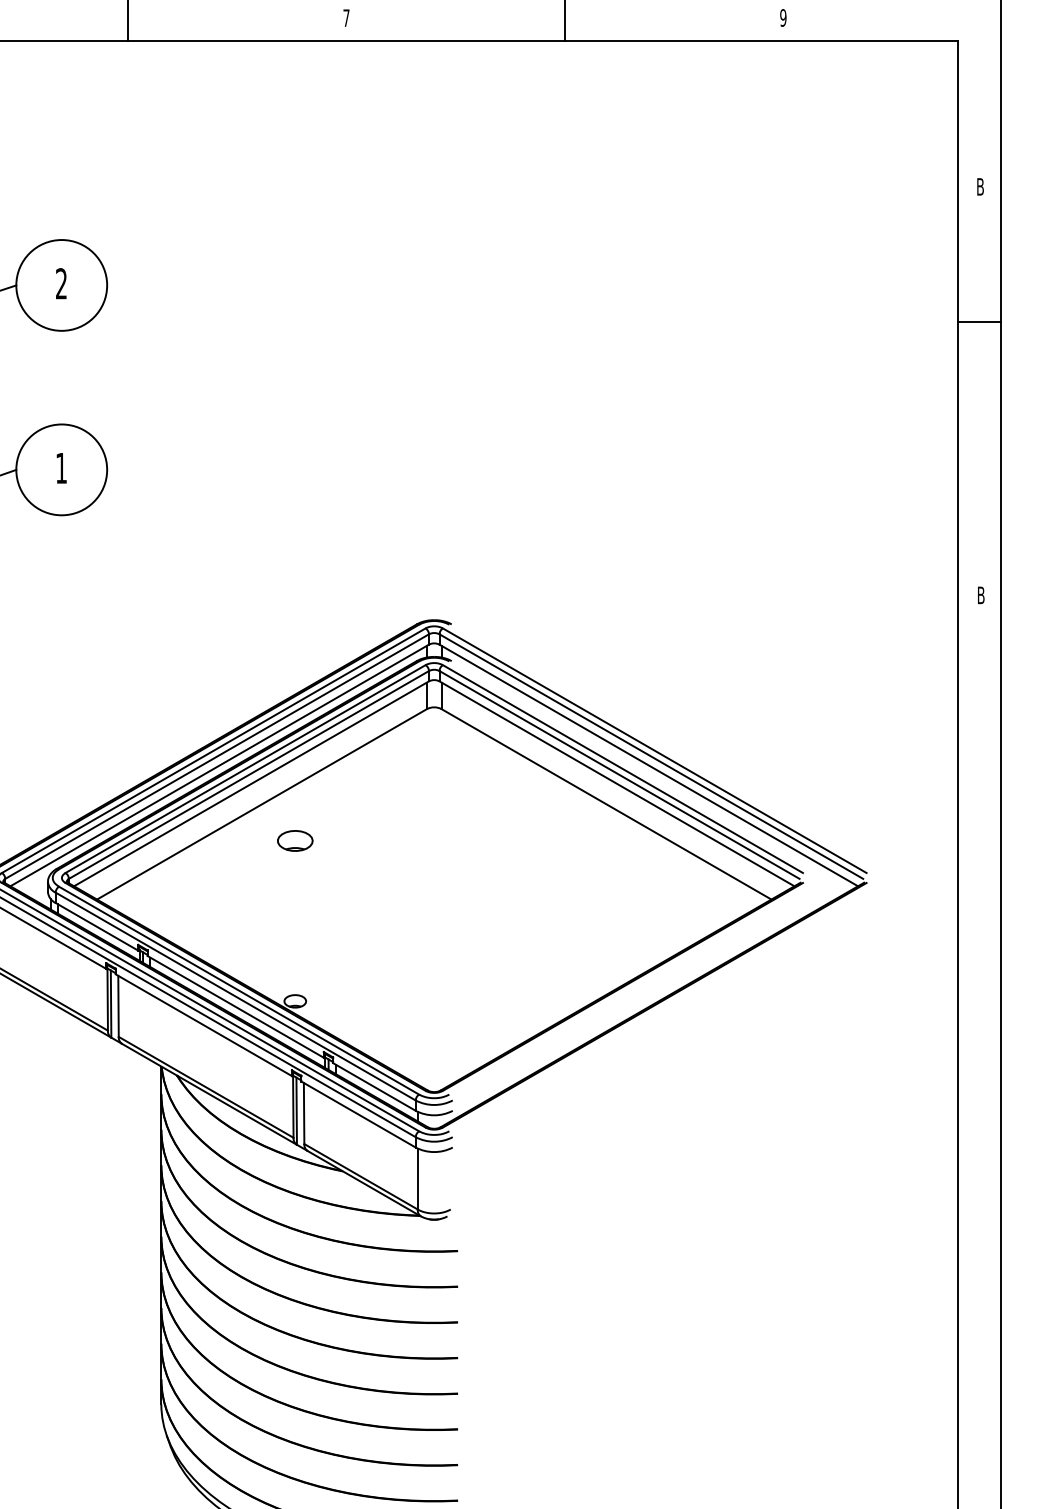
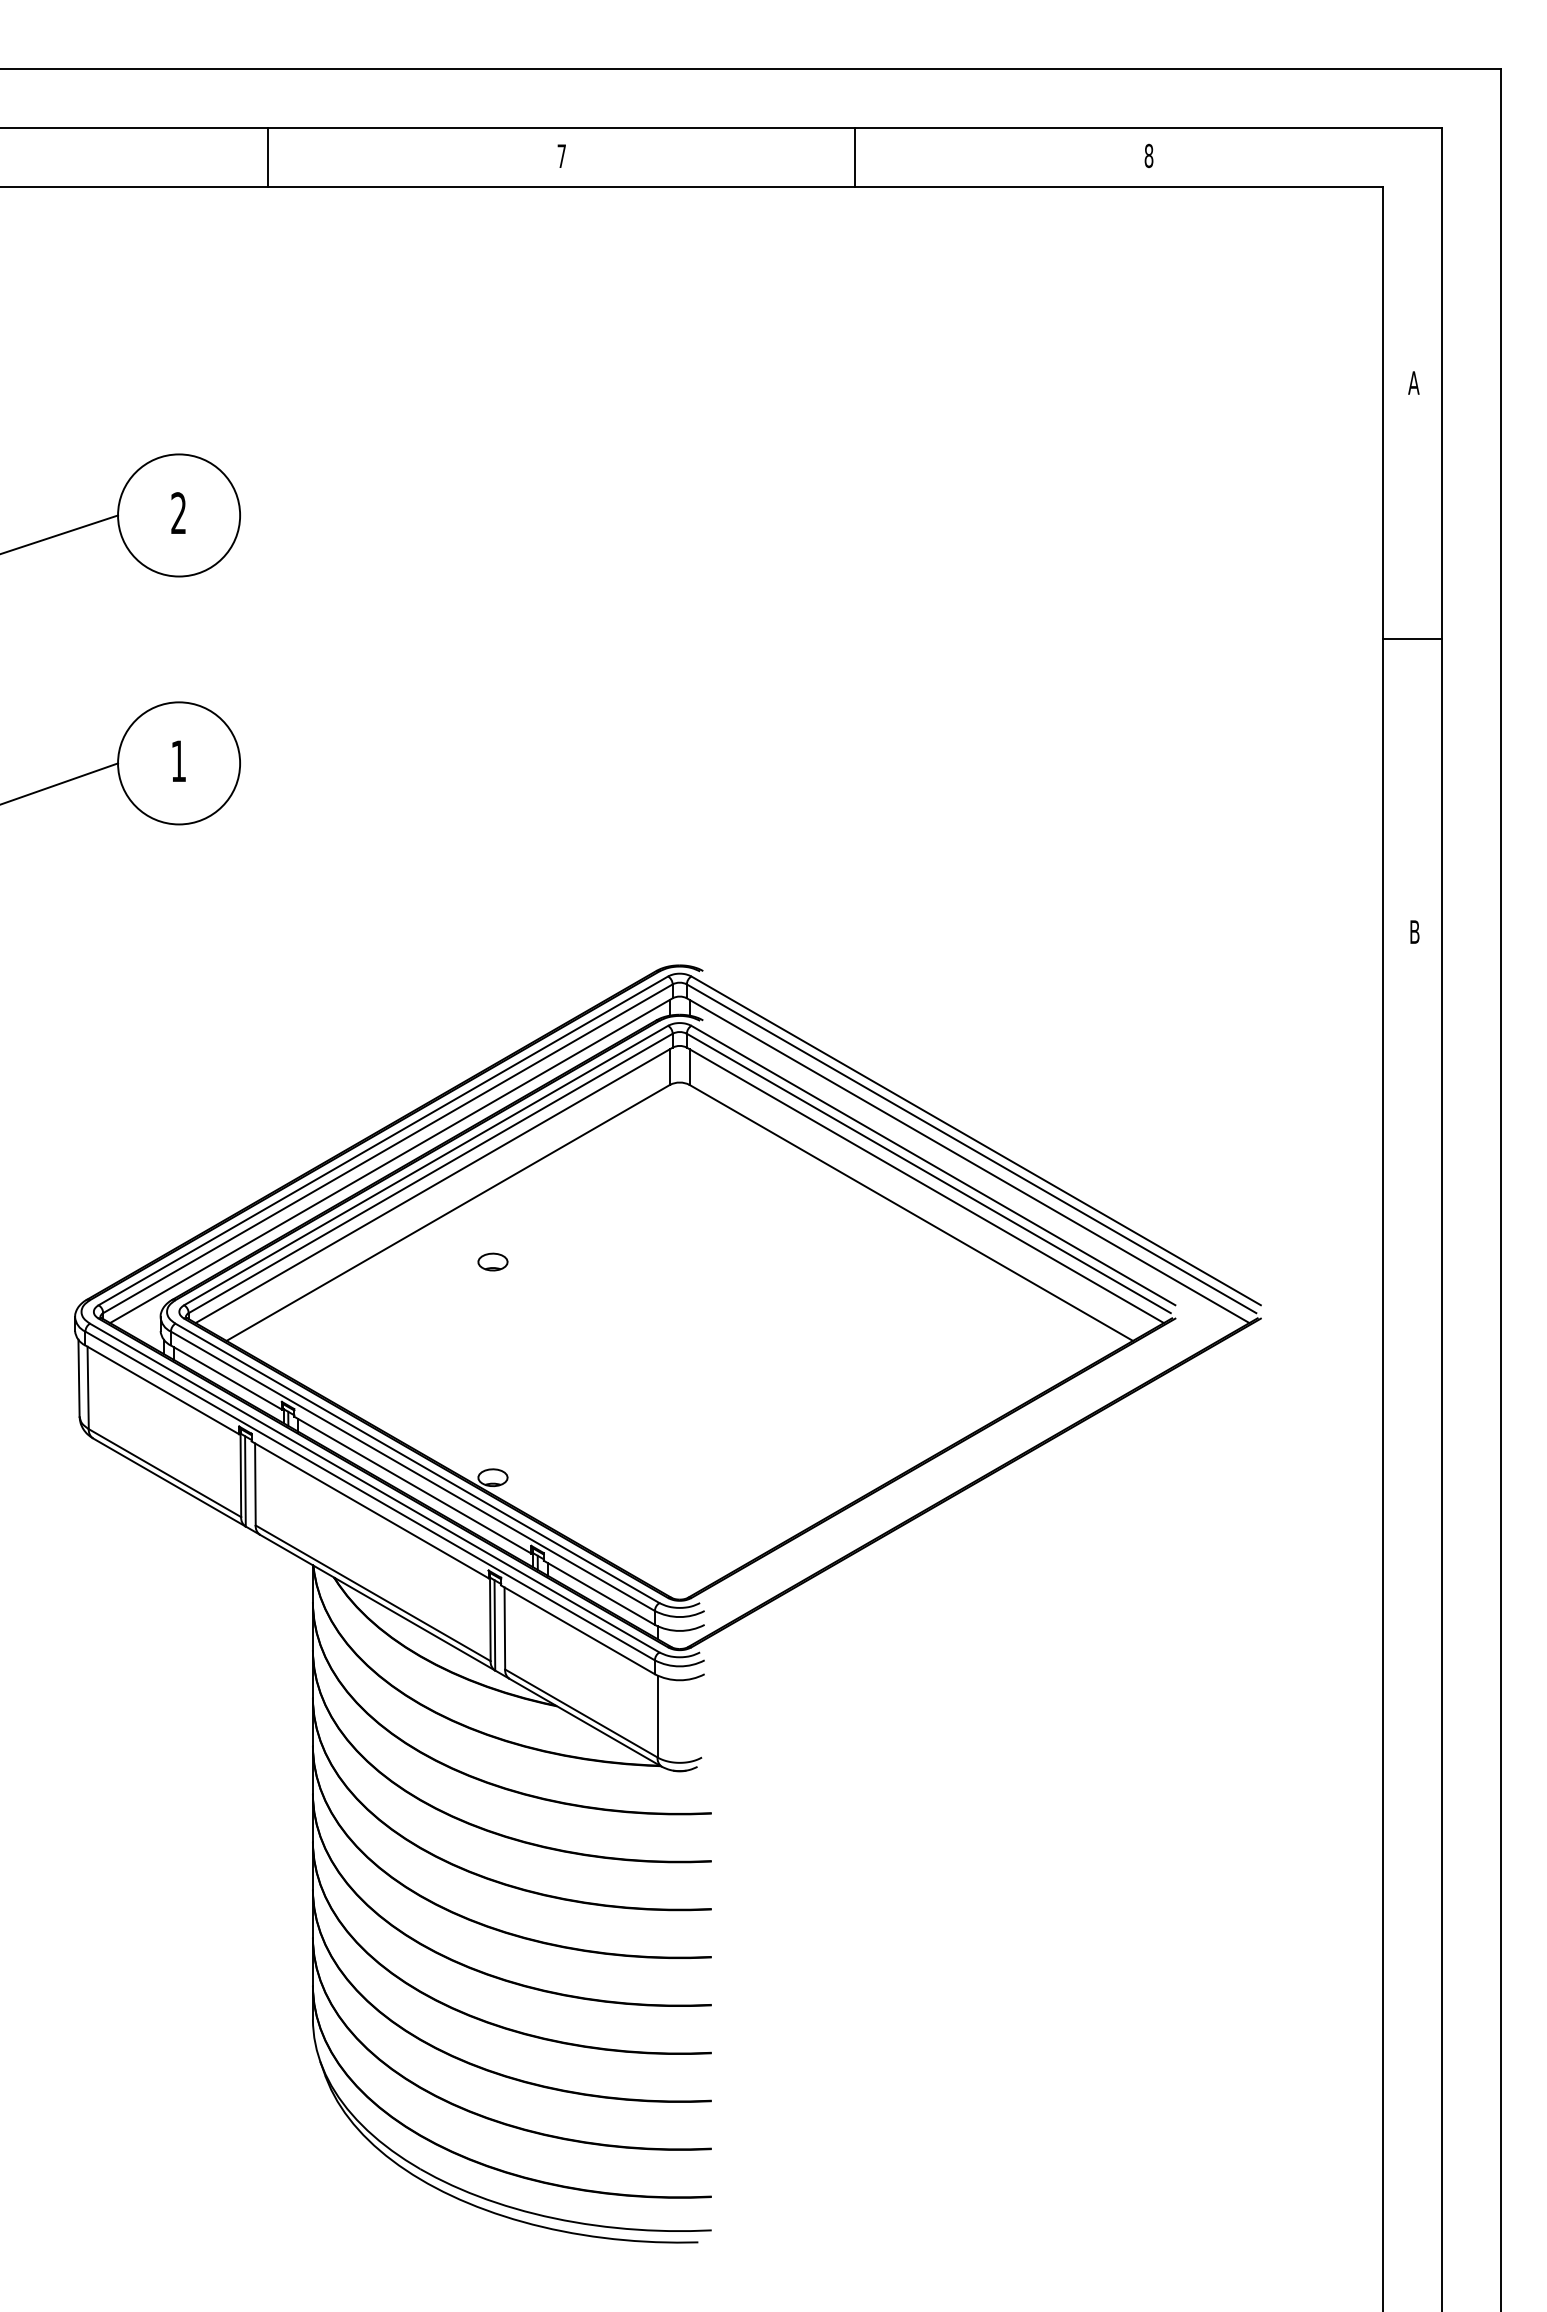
text: (782, 18) -> (1148, 156), 9 -> 8
text: (980, 186) -> (1413, 382), B -> A
line: (979, 321) -> (1412, 638), moved
part: (294, 840) -> (492, 1261), size x0.62

